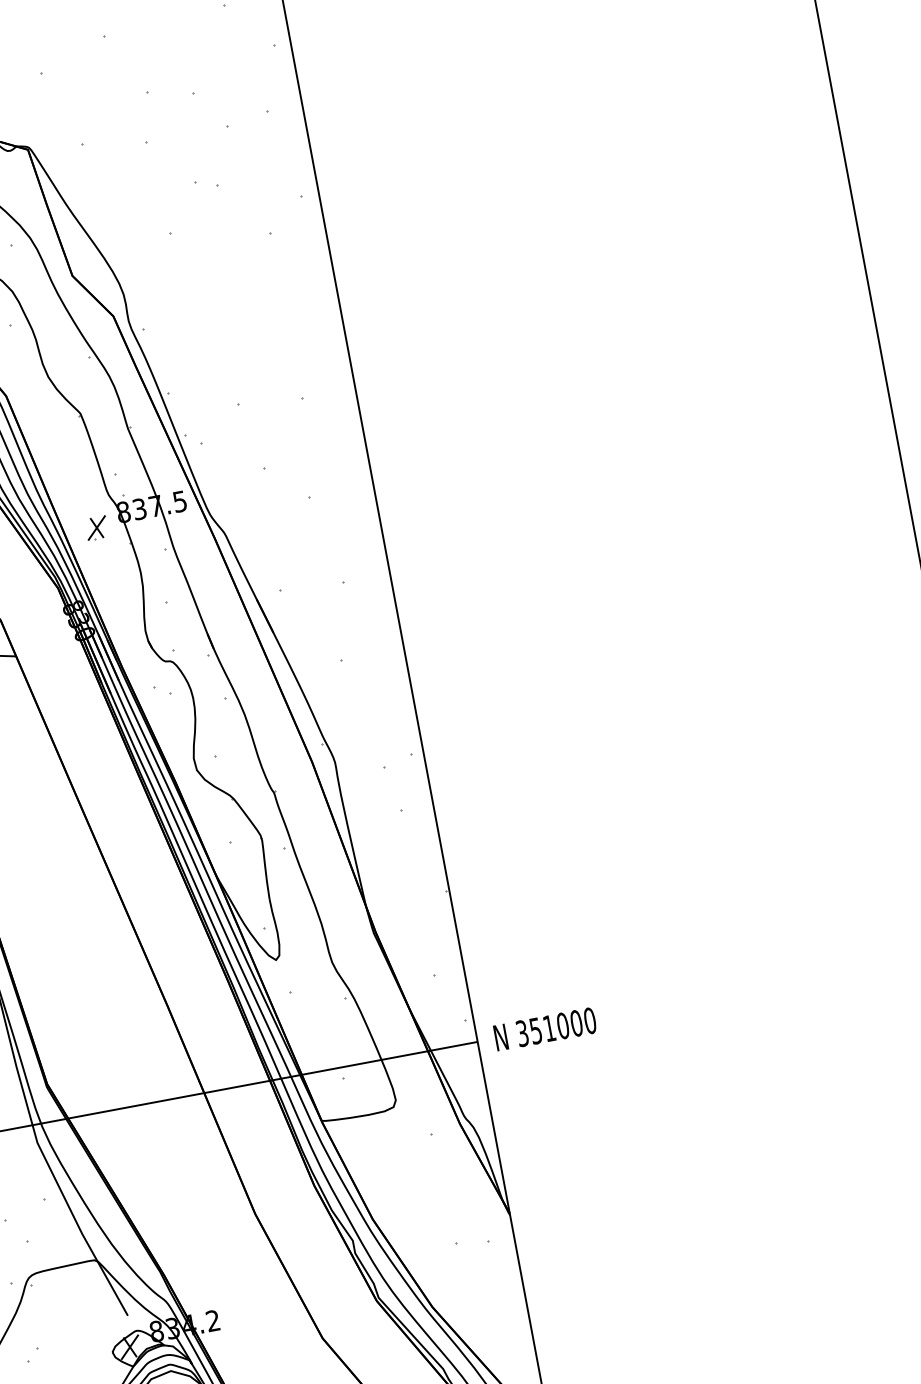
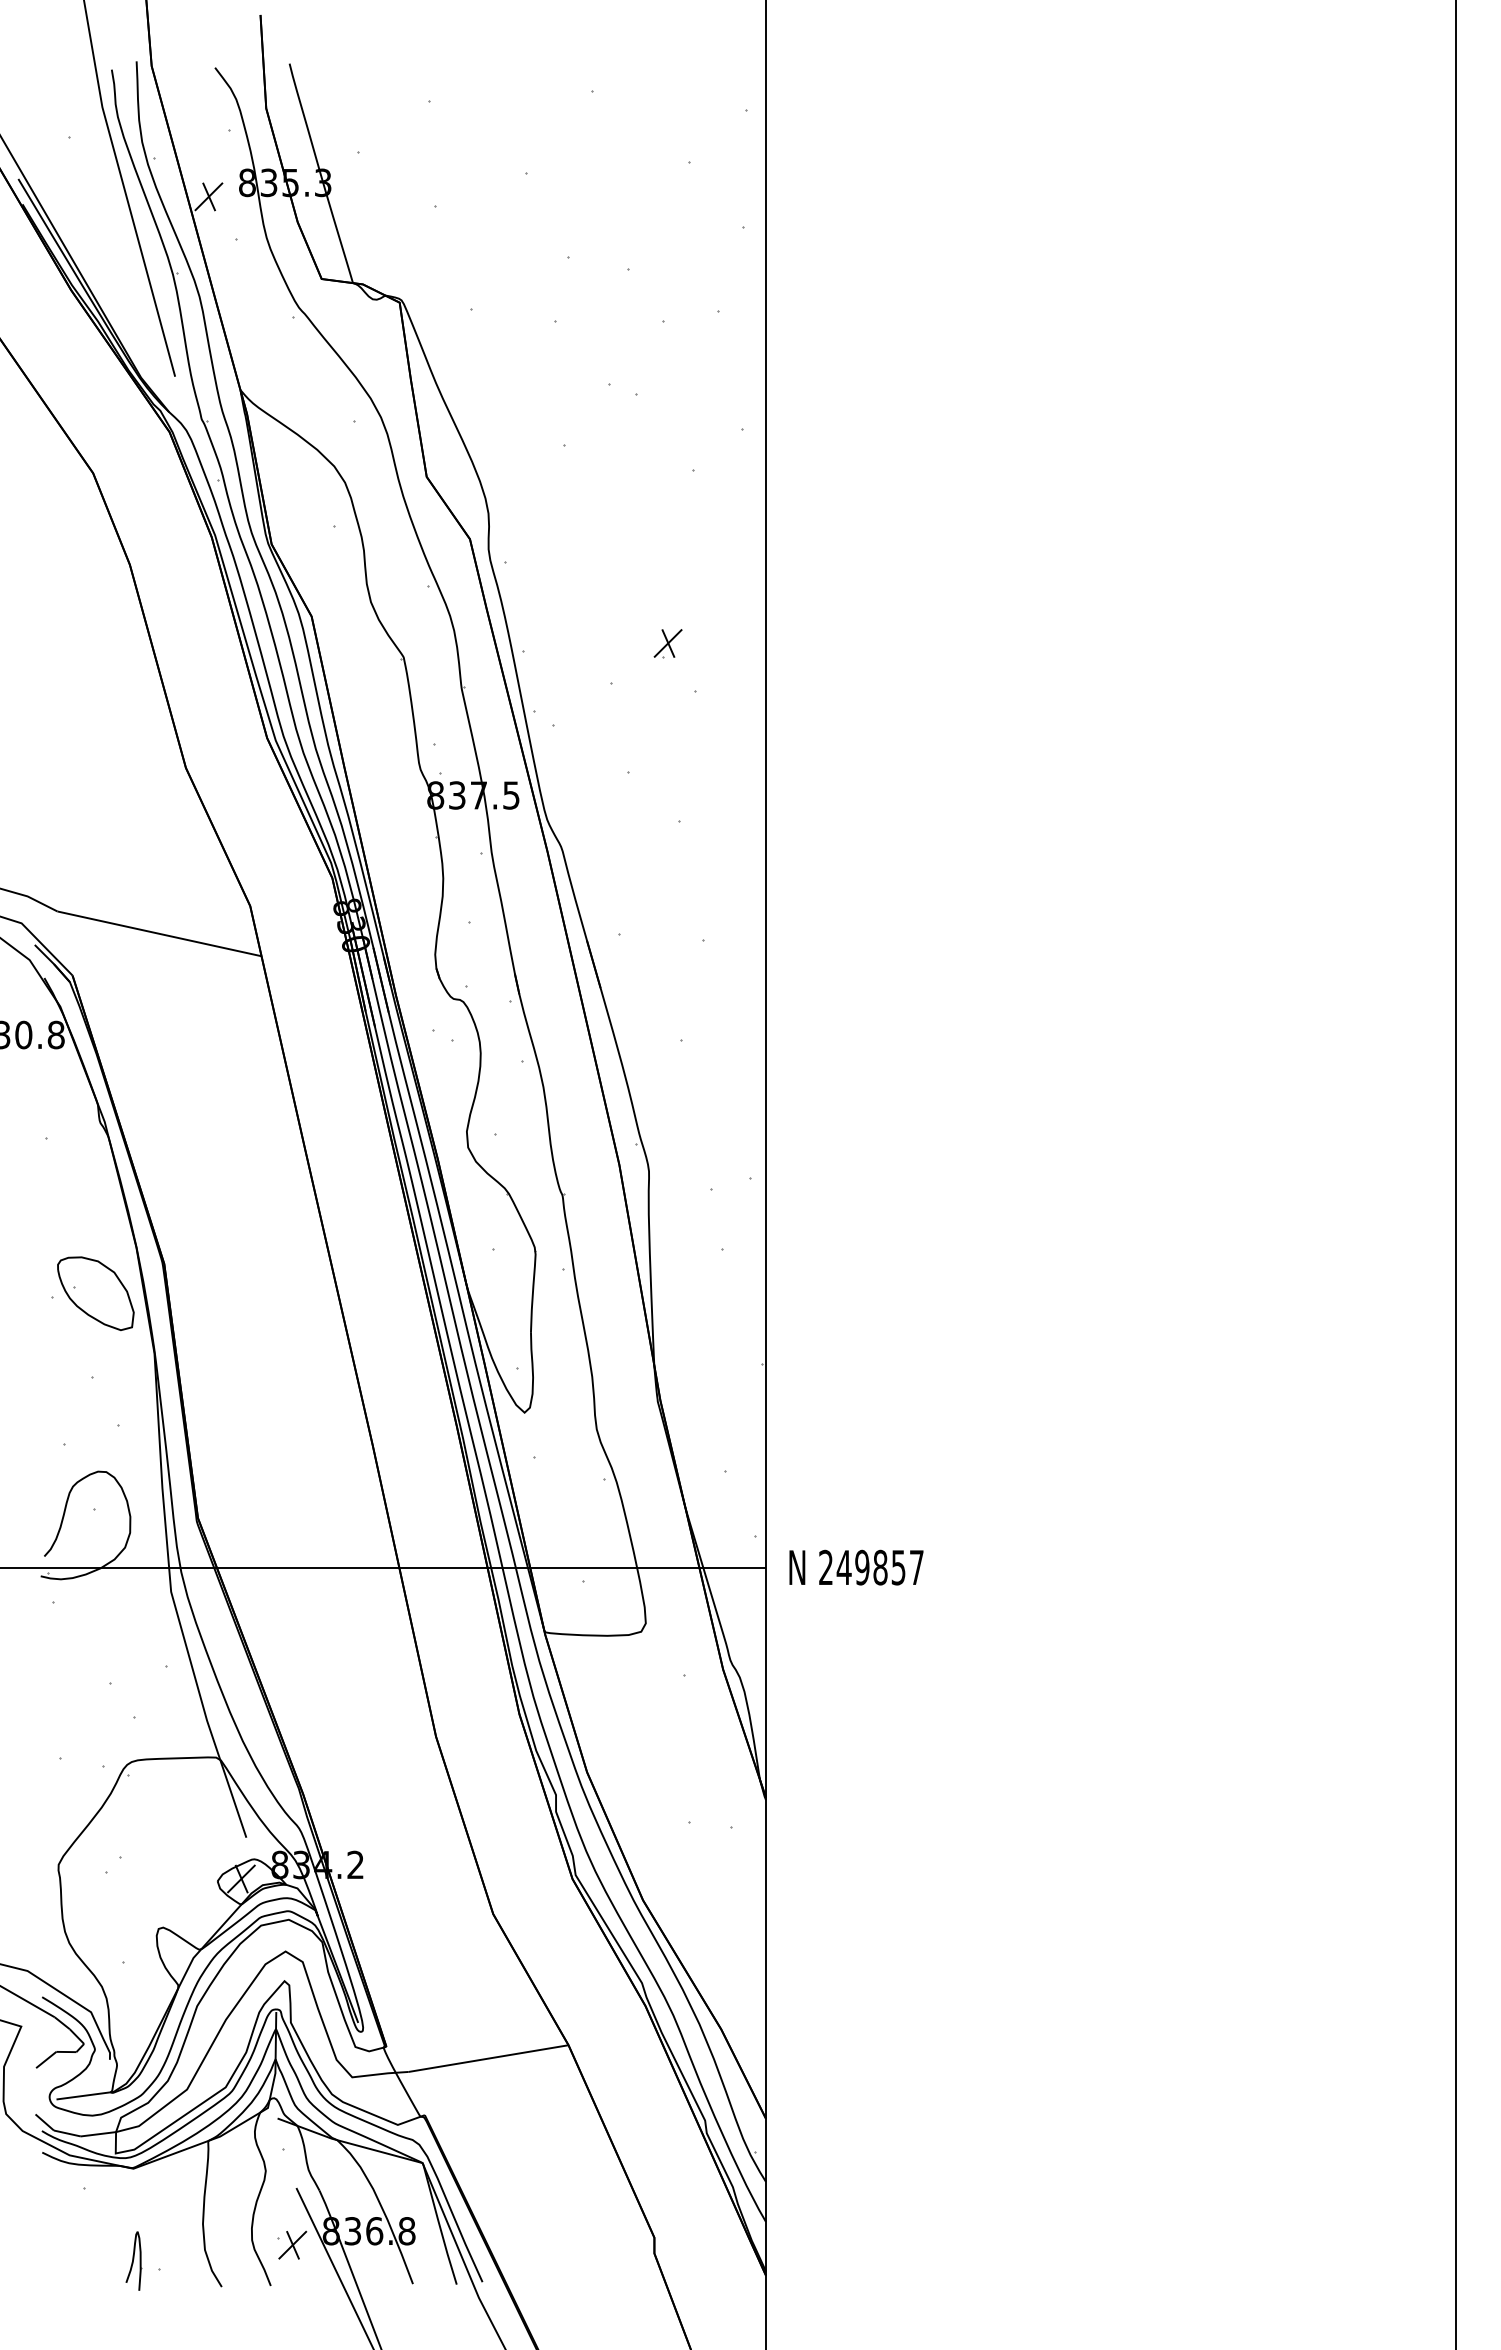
part: (96, 528) -> (667, 643), moved
text: (556, 1027) -> (871, 1567), 351000 -> 249857

